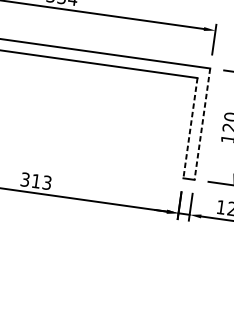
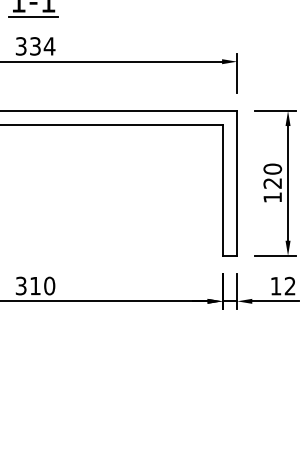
line: (202, 124) -> (237, 183), dashed -> solid
line: (190, 128) -> (222, 191), dashed -> solid
text: (47, 182) -> (49, 285), 313 -> 310

